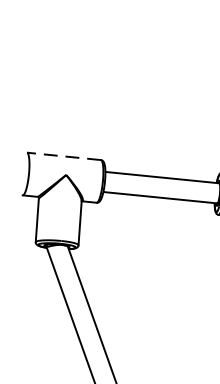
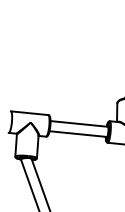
line: (63, 156) -> (29, 113), dashed -> solid

